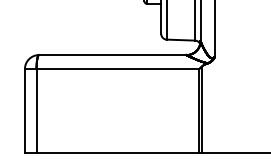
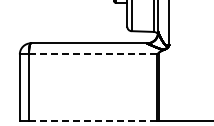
line: (117, 69) -> (92, 54), solid -> dashed
line: (117, 152) -> (92, 120), solid -> dashed

